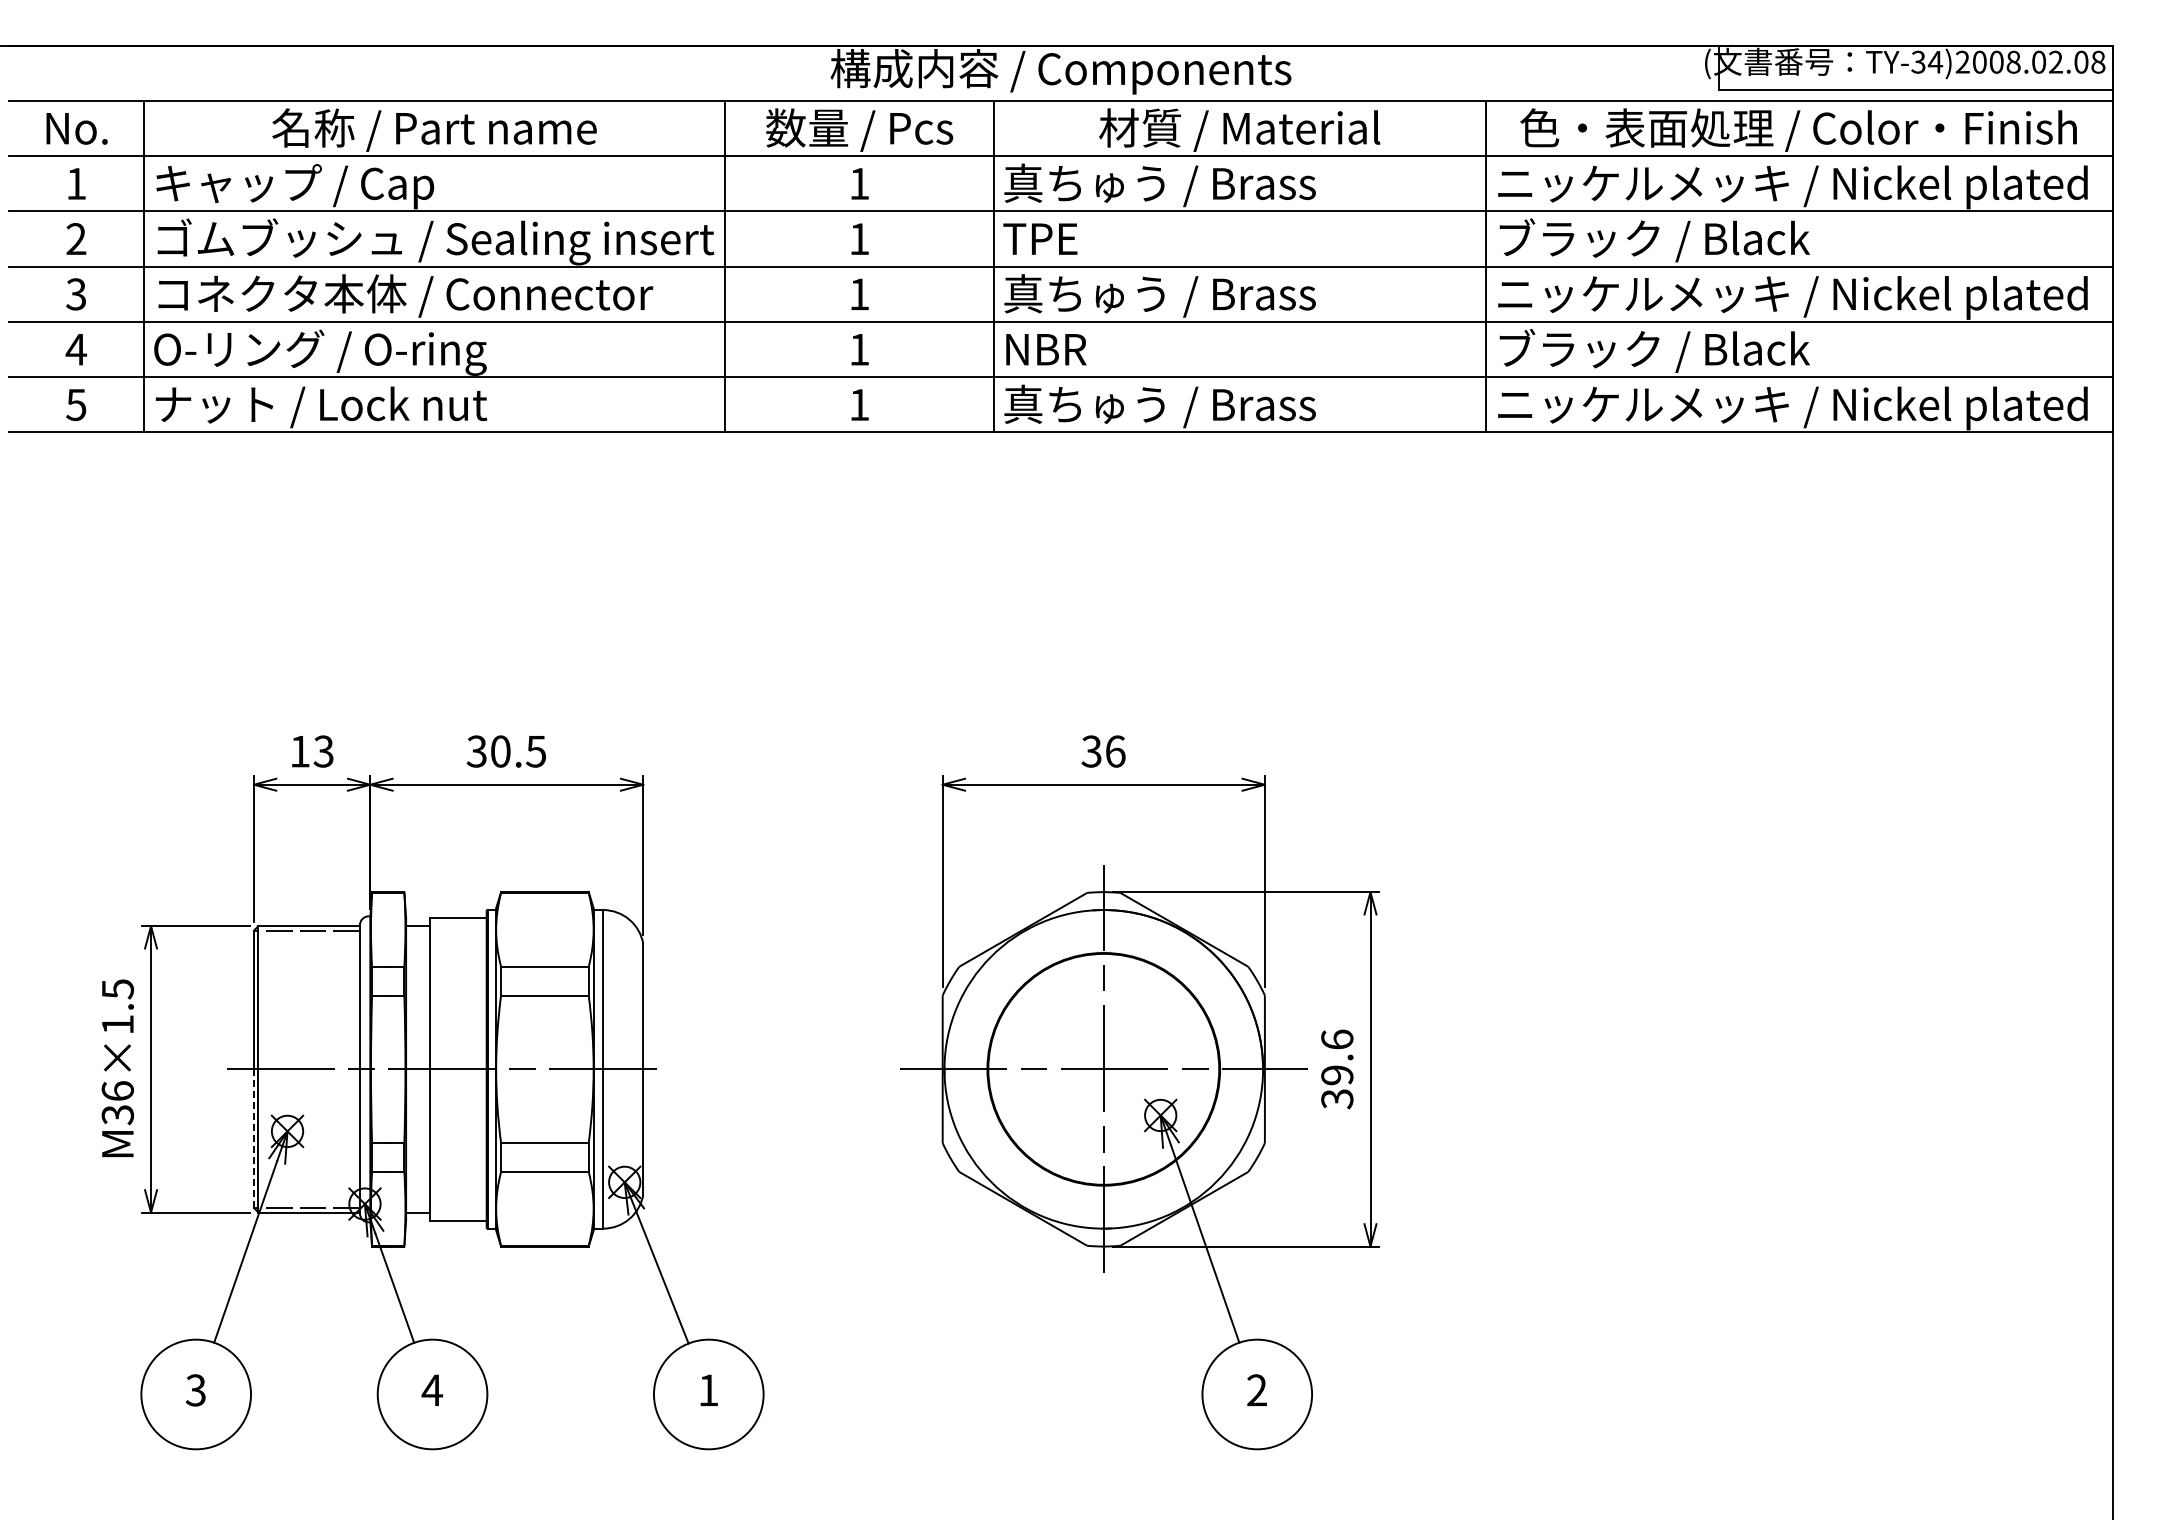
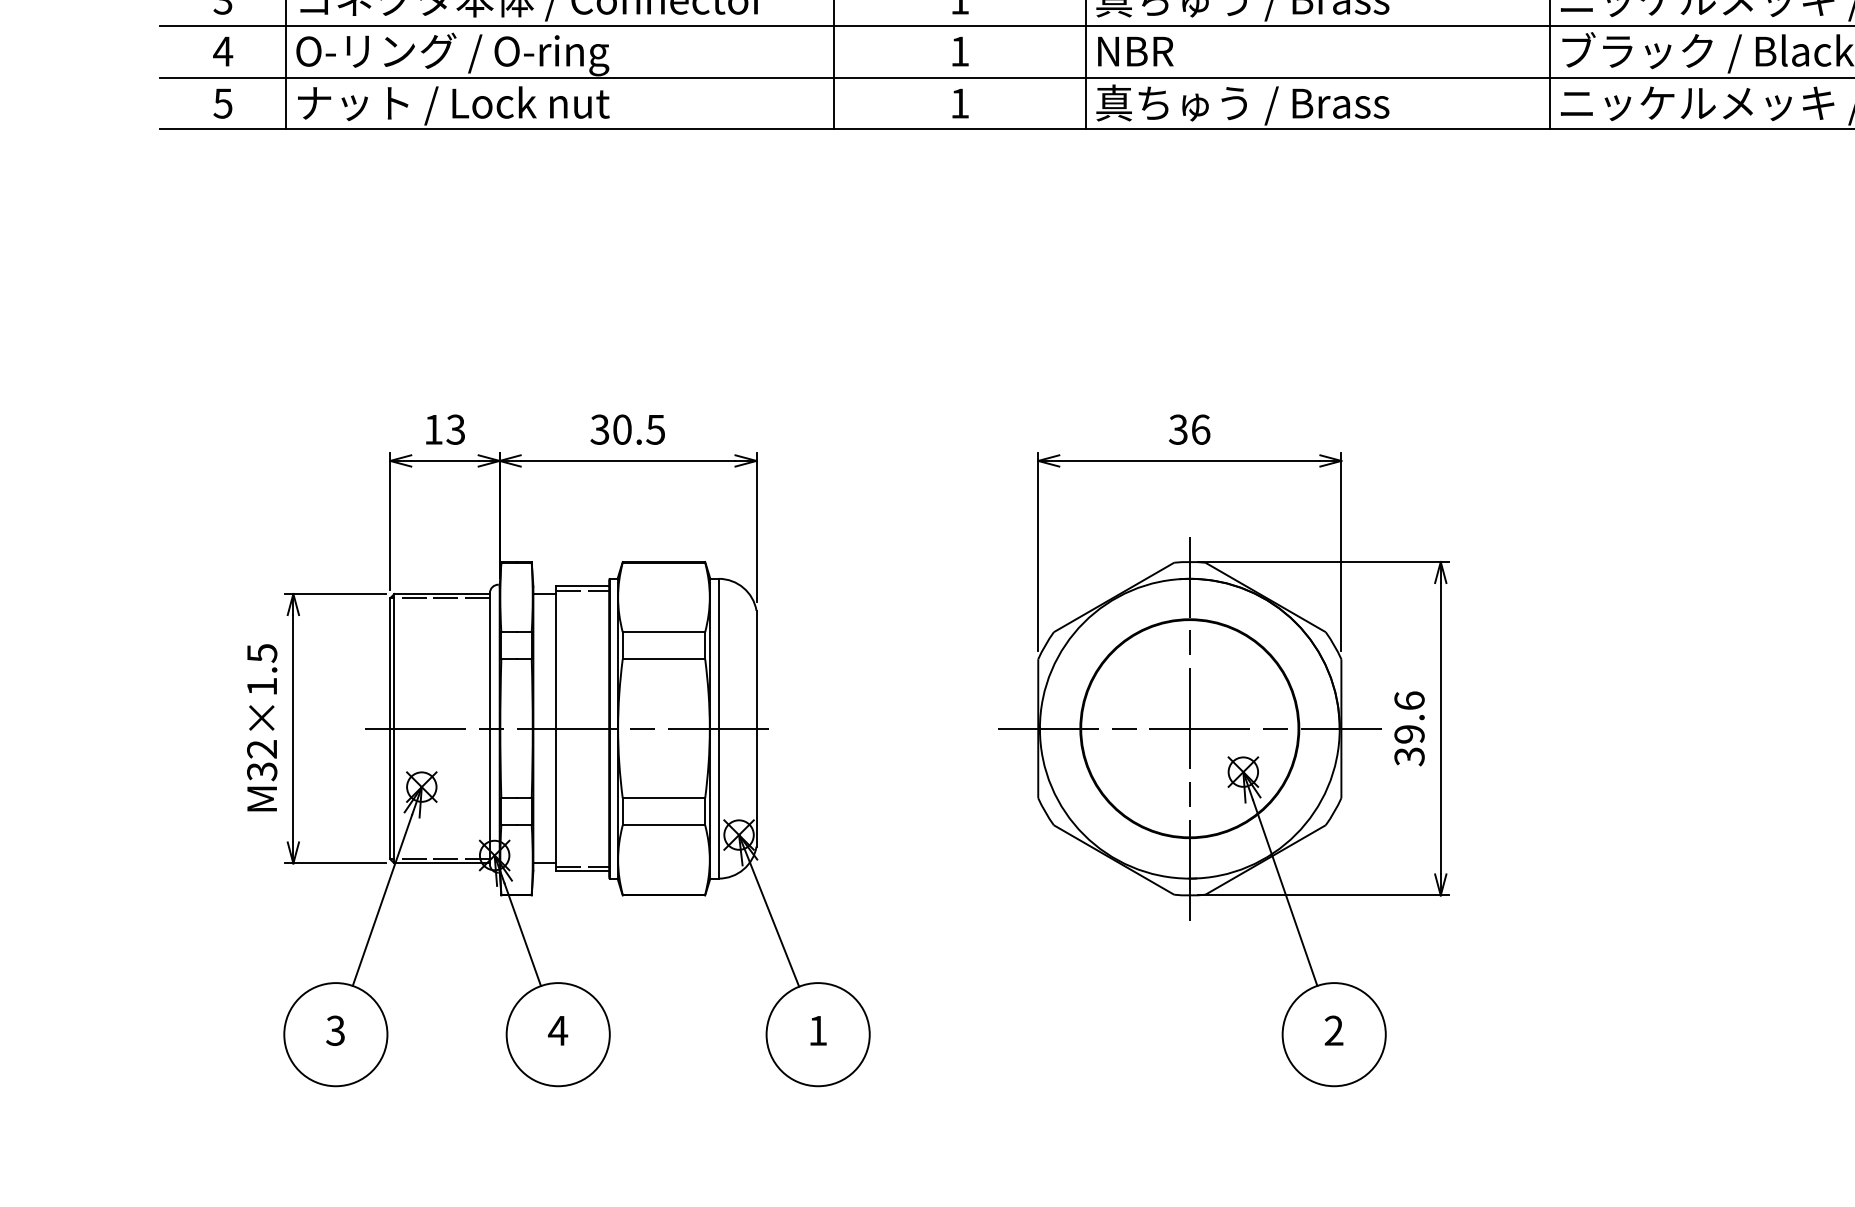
line: (458, 922) -> (582, 590), added
text: (117, 1091) -> (261, 749), M36×1.5 -> M32×1.5
line: (253, 1138) -> (389, 793), dashed -> solid
line: (458, 1216) -> (582, 867), added

